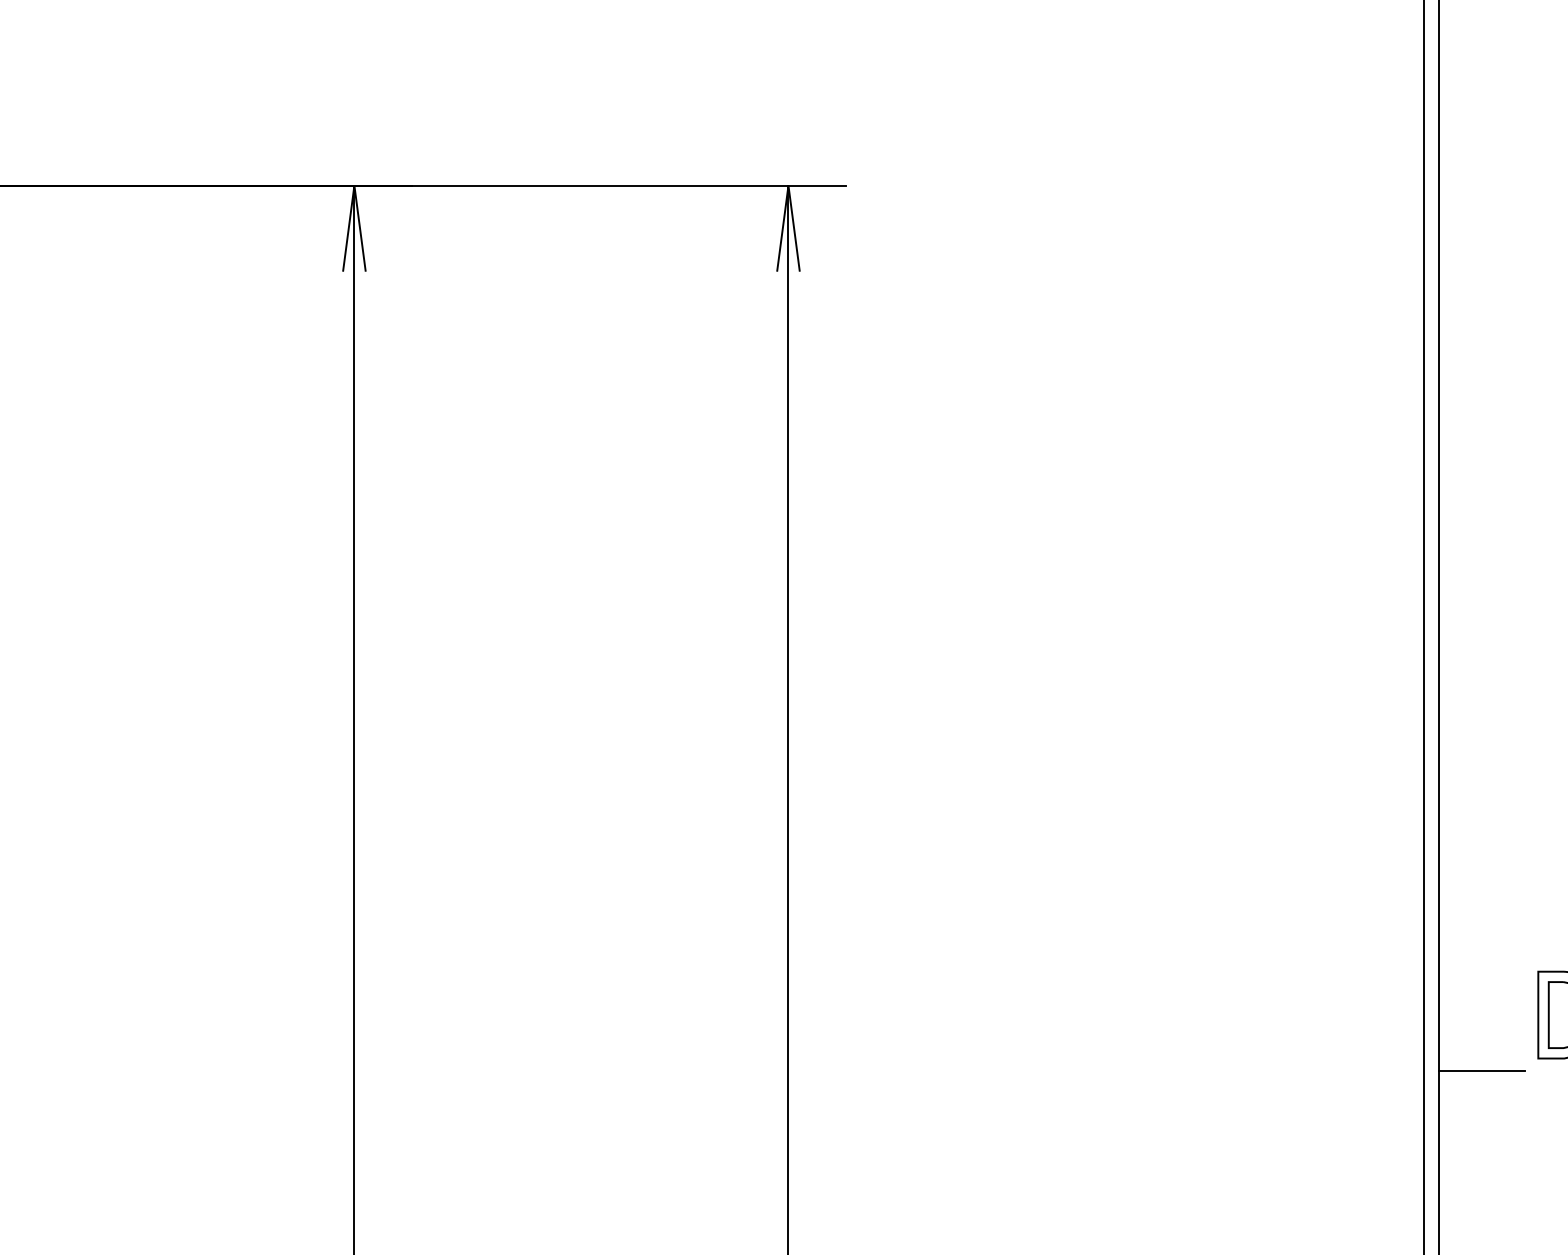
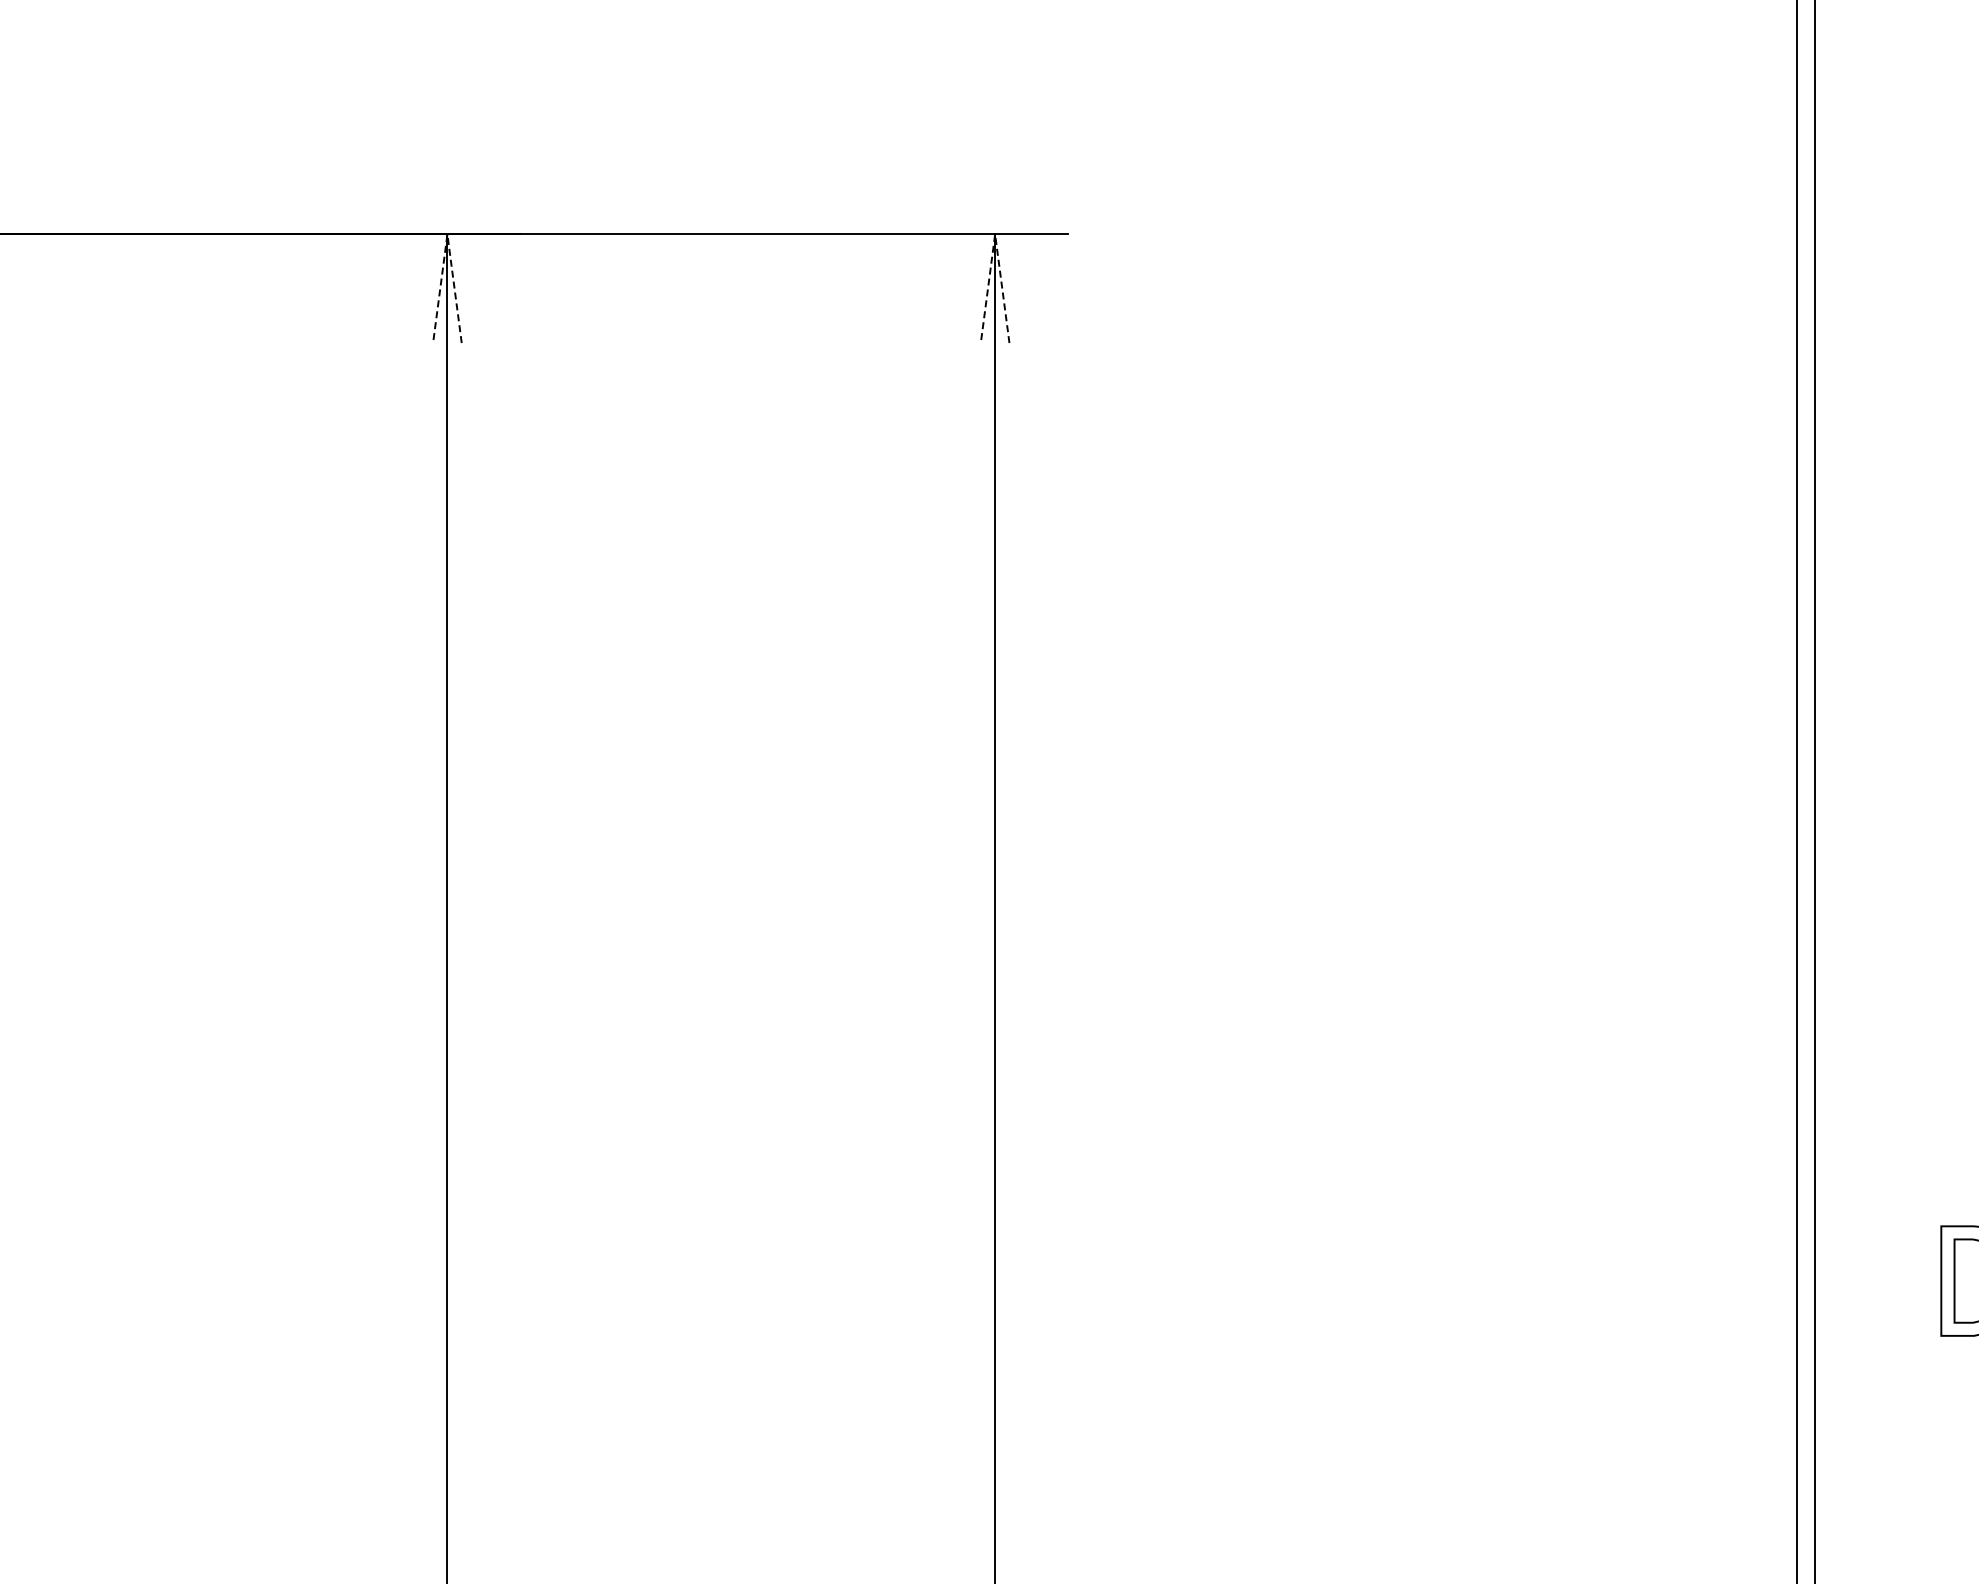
line: (354, 185) -> (447, 234), solid -> dashed
line: (788, 185) -> (995, 234), solid -> dashed
line: (1481, 1070) -> (1869, 1351), removed

